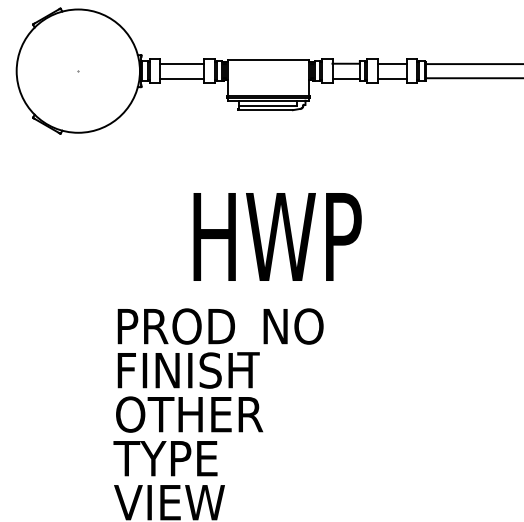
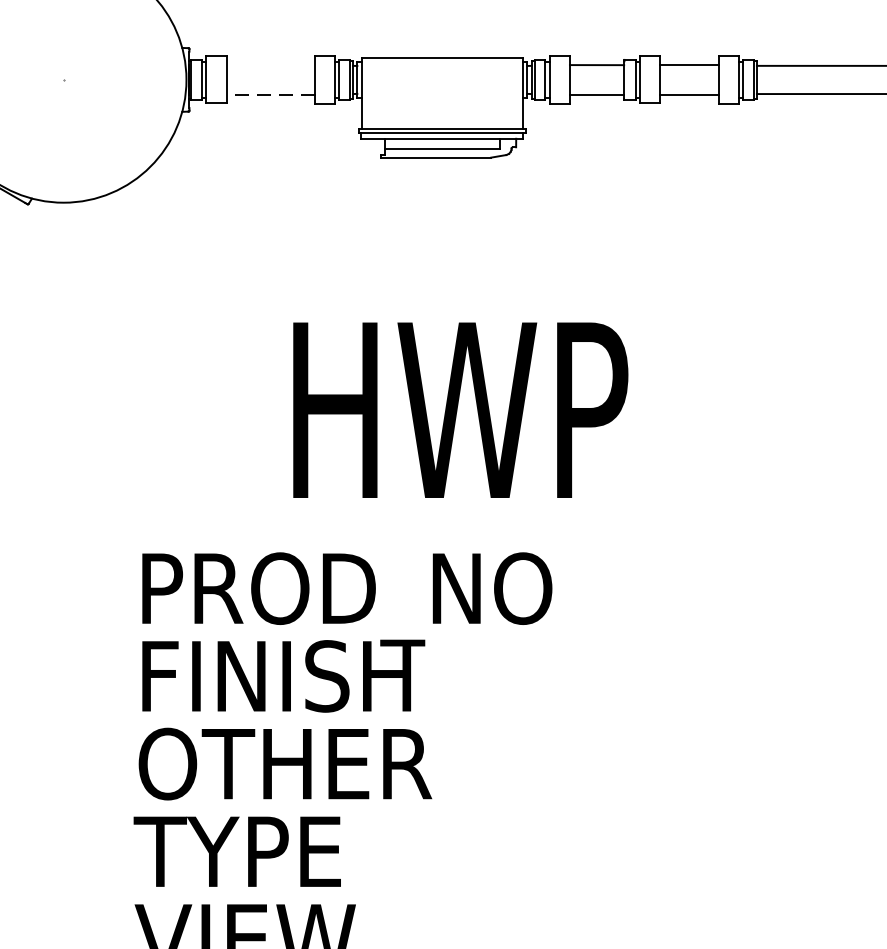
line: (182, 63) -> (271, 64), removed
line: (181, 78) -> (269, 94), solid -> dashed

